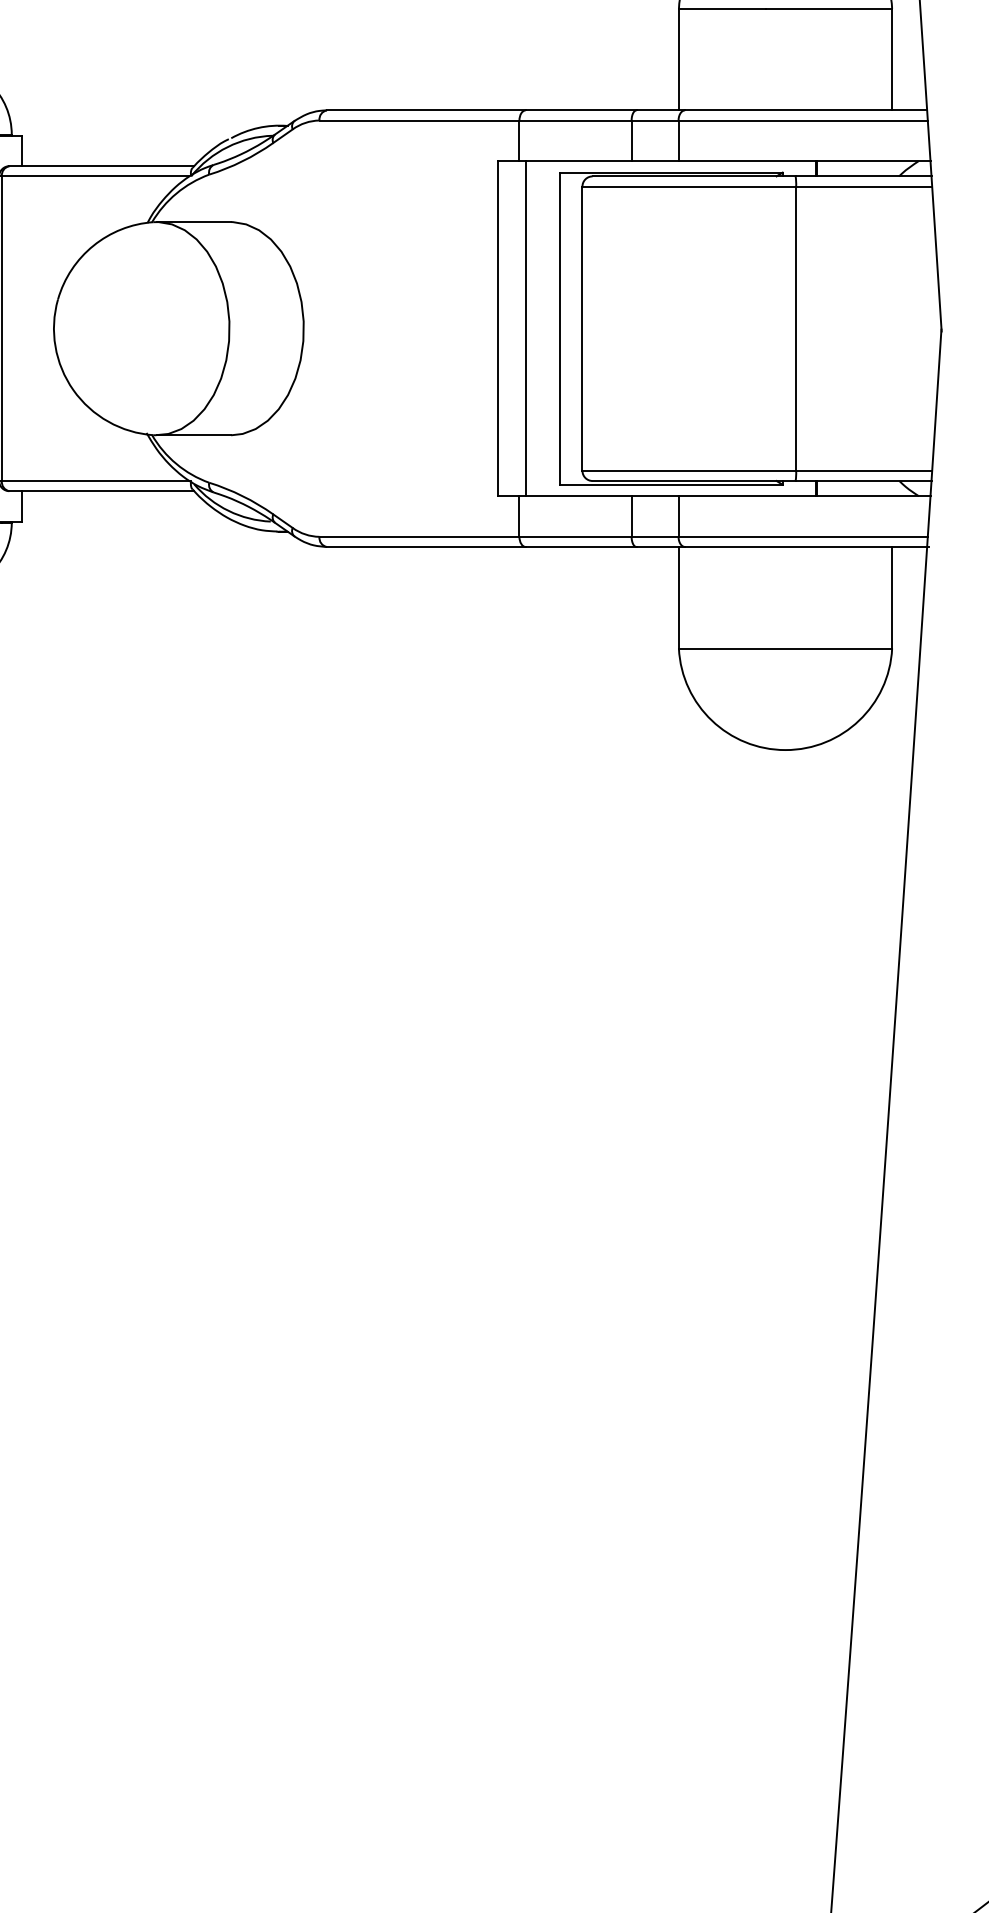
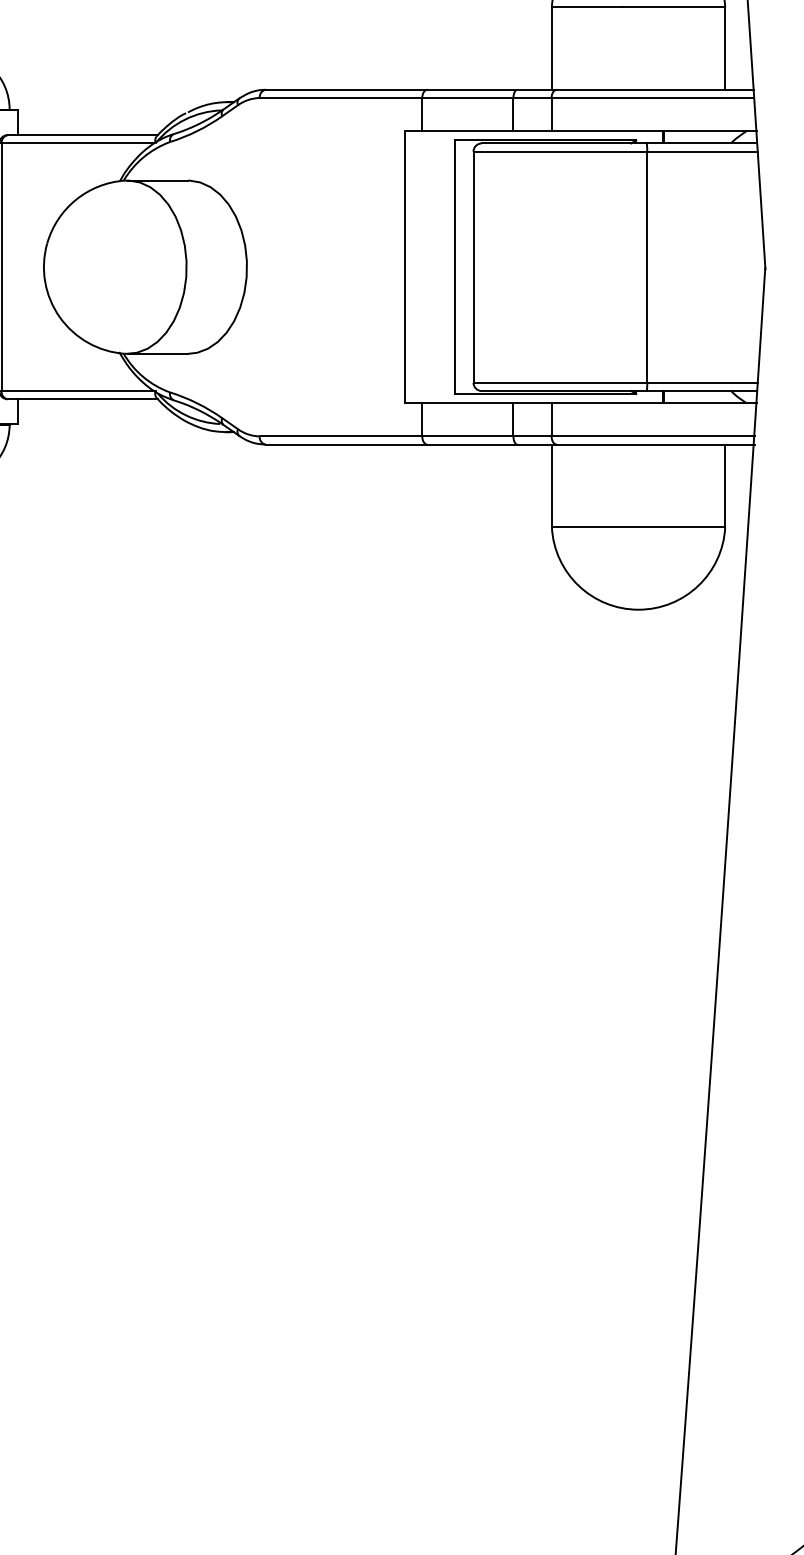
line: (526, 328) -> (428, 267), removed

